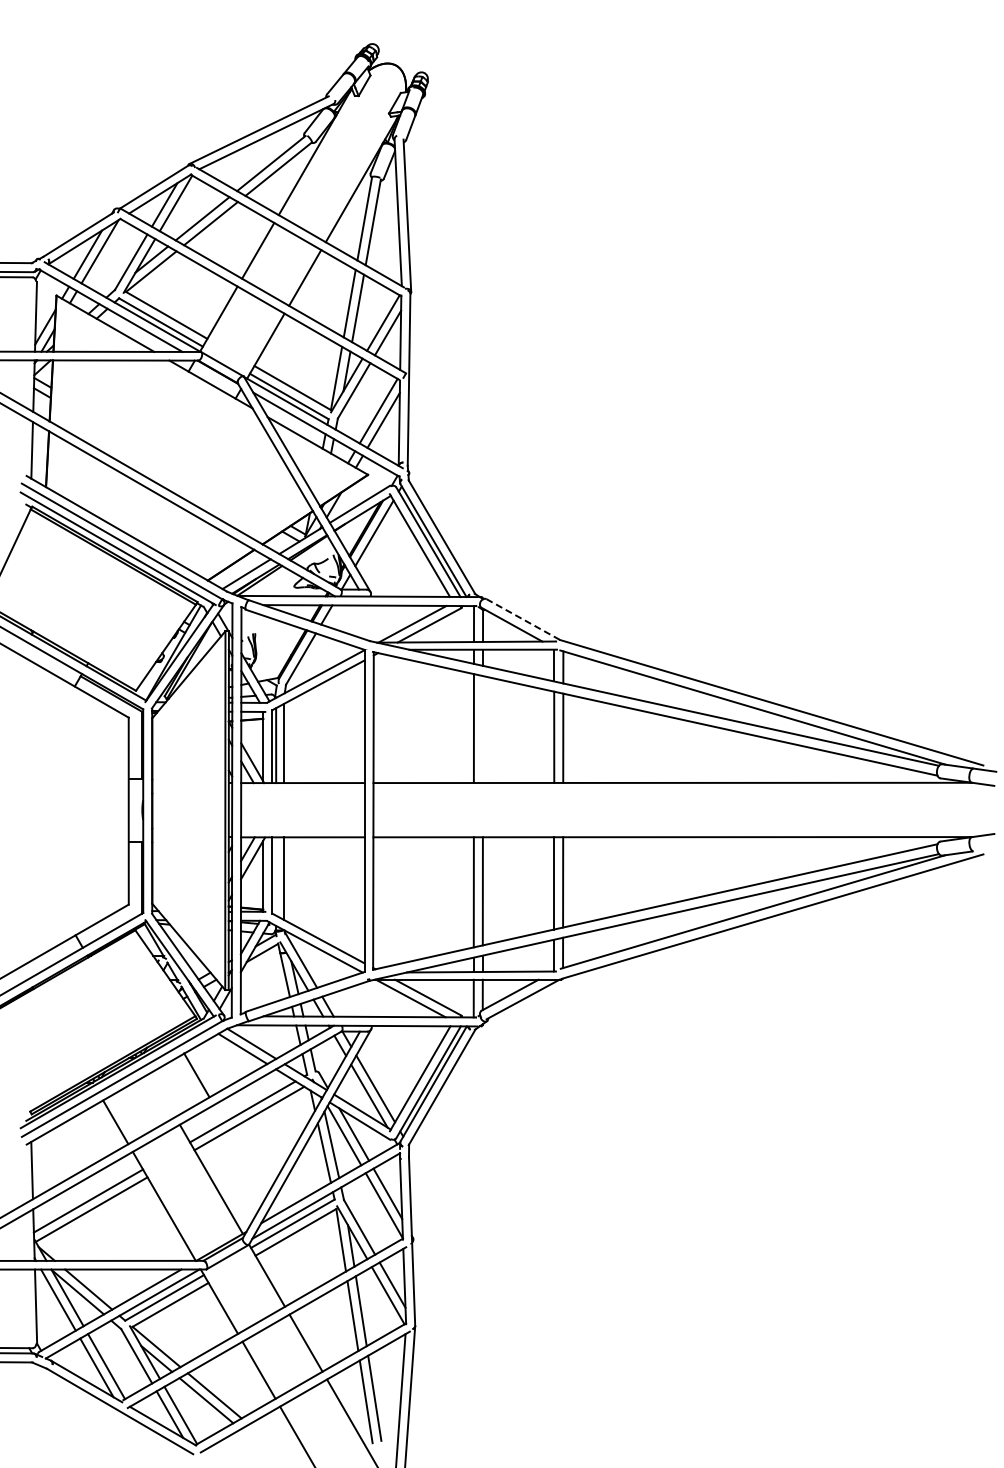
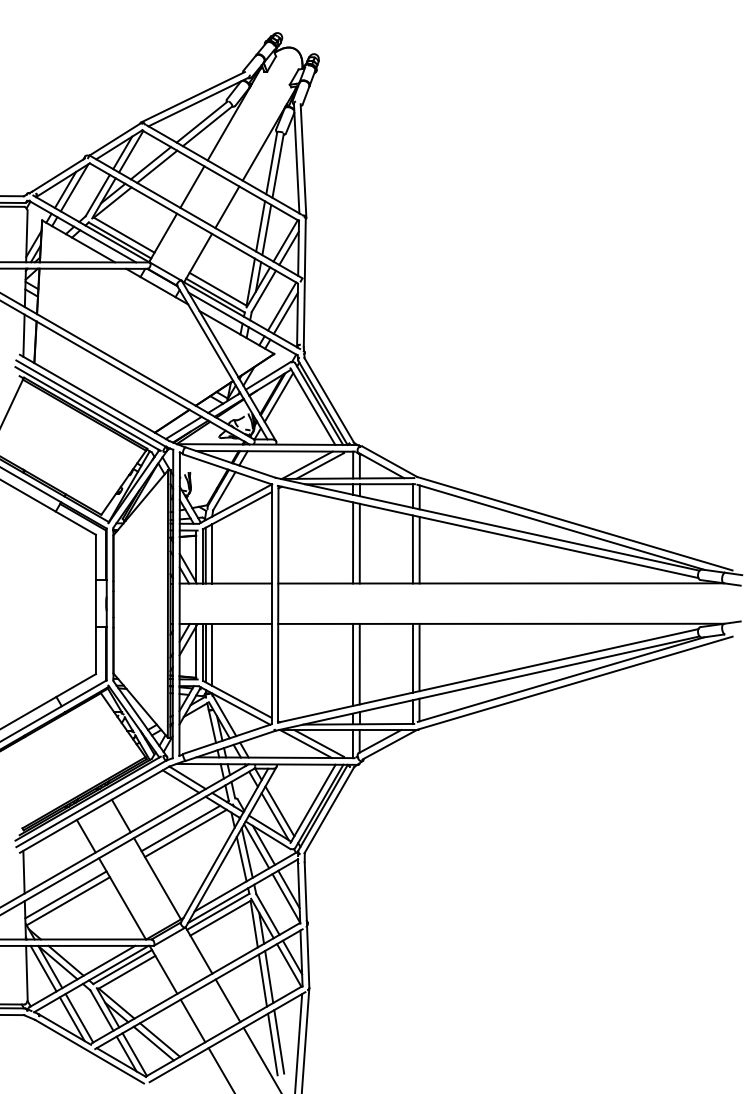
line: (523, 619) -> (390, 461), dashed -> solid
line: (482, 729) -> (359, 543), added
line: (276, 876) -> (206, 653), added
line: (196, 1075) -> (121, 816), moved

